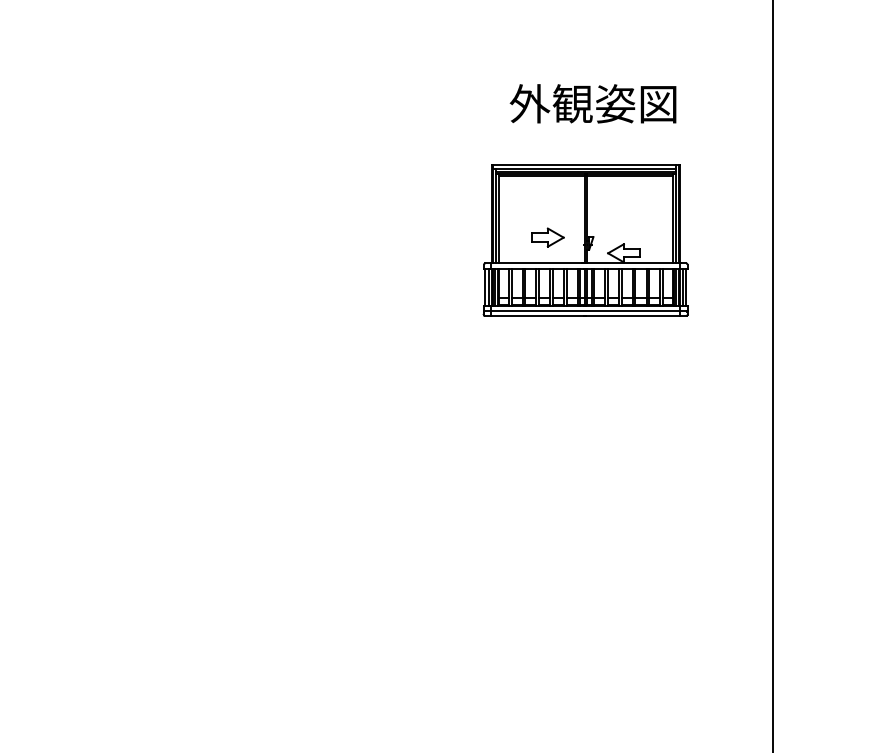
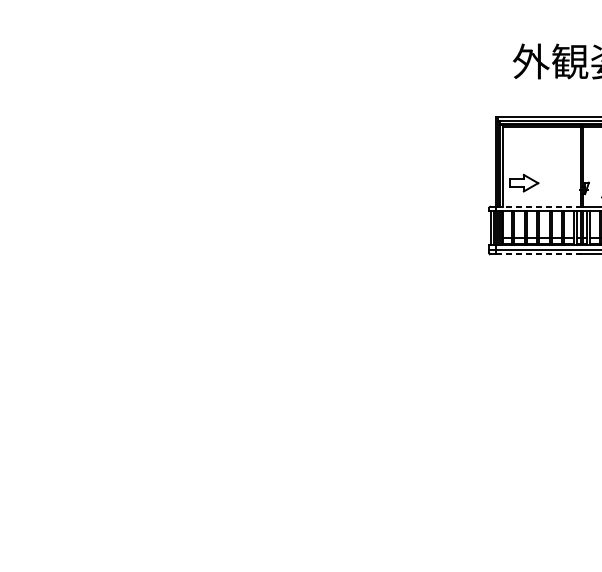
part: (547, 237) -> (523, 183), moved
line: (539, 263) -> (539, 206), solid -> dashed
line: (539, 315) -> (539, 254), solid -> dashed

